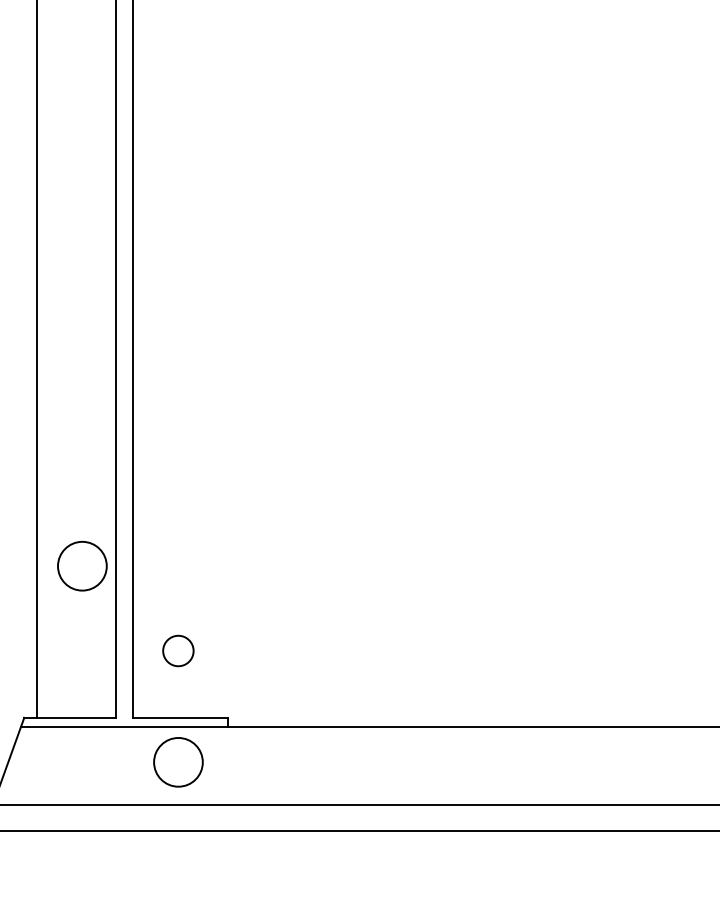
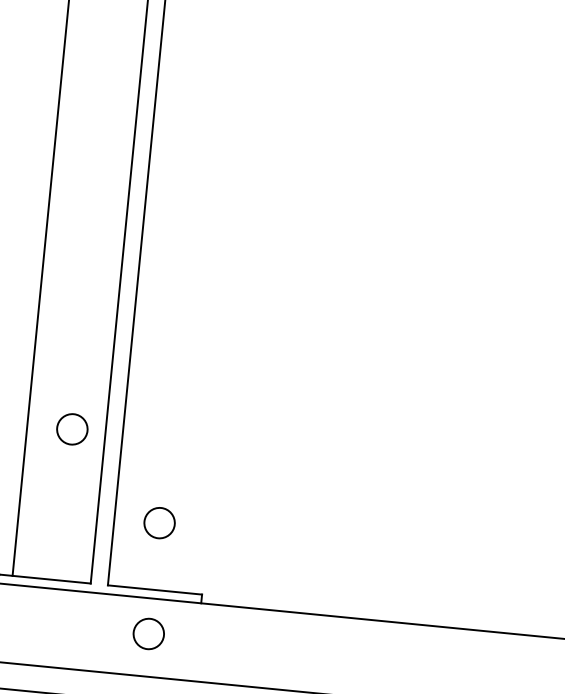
circle: (82, 565) -> (72, 428), size x0.62
circle: (178, 762) -> (148, 634), size x0.62

